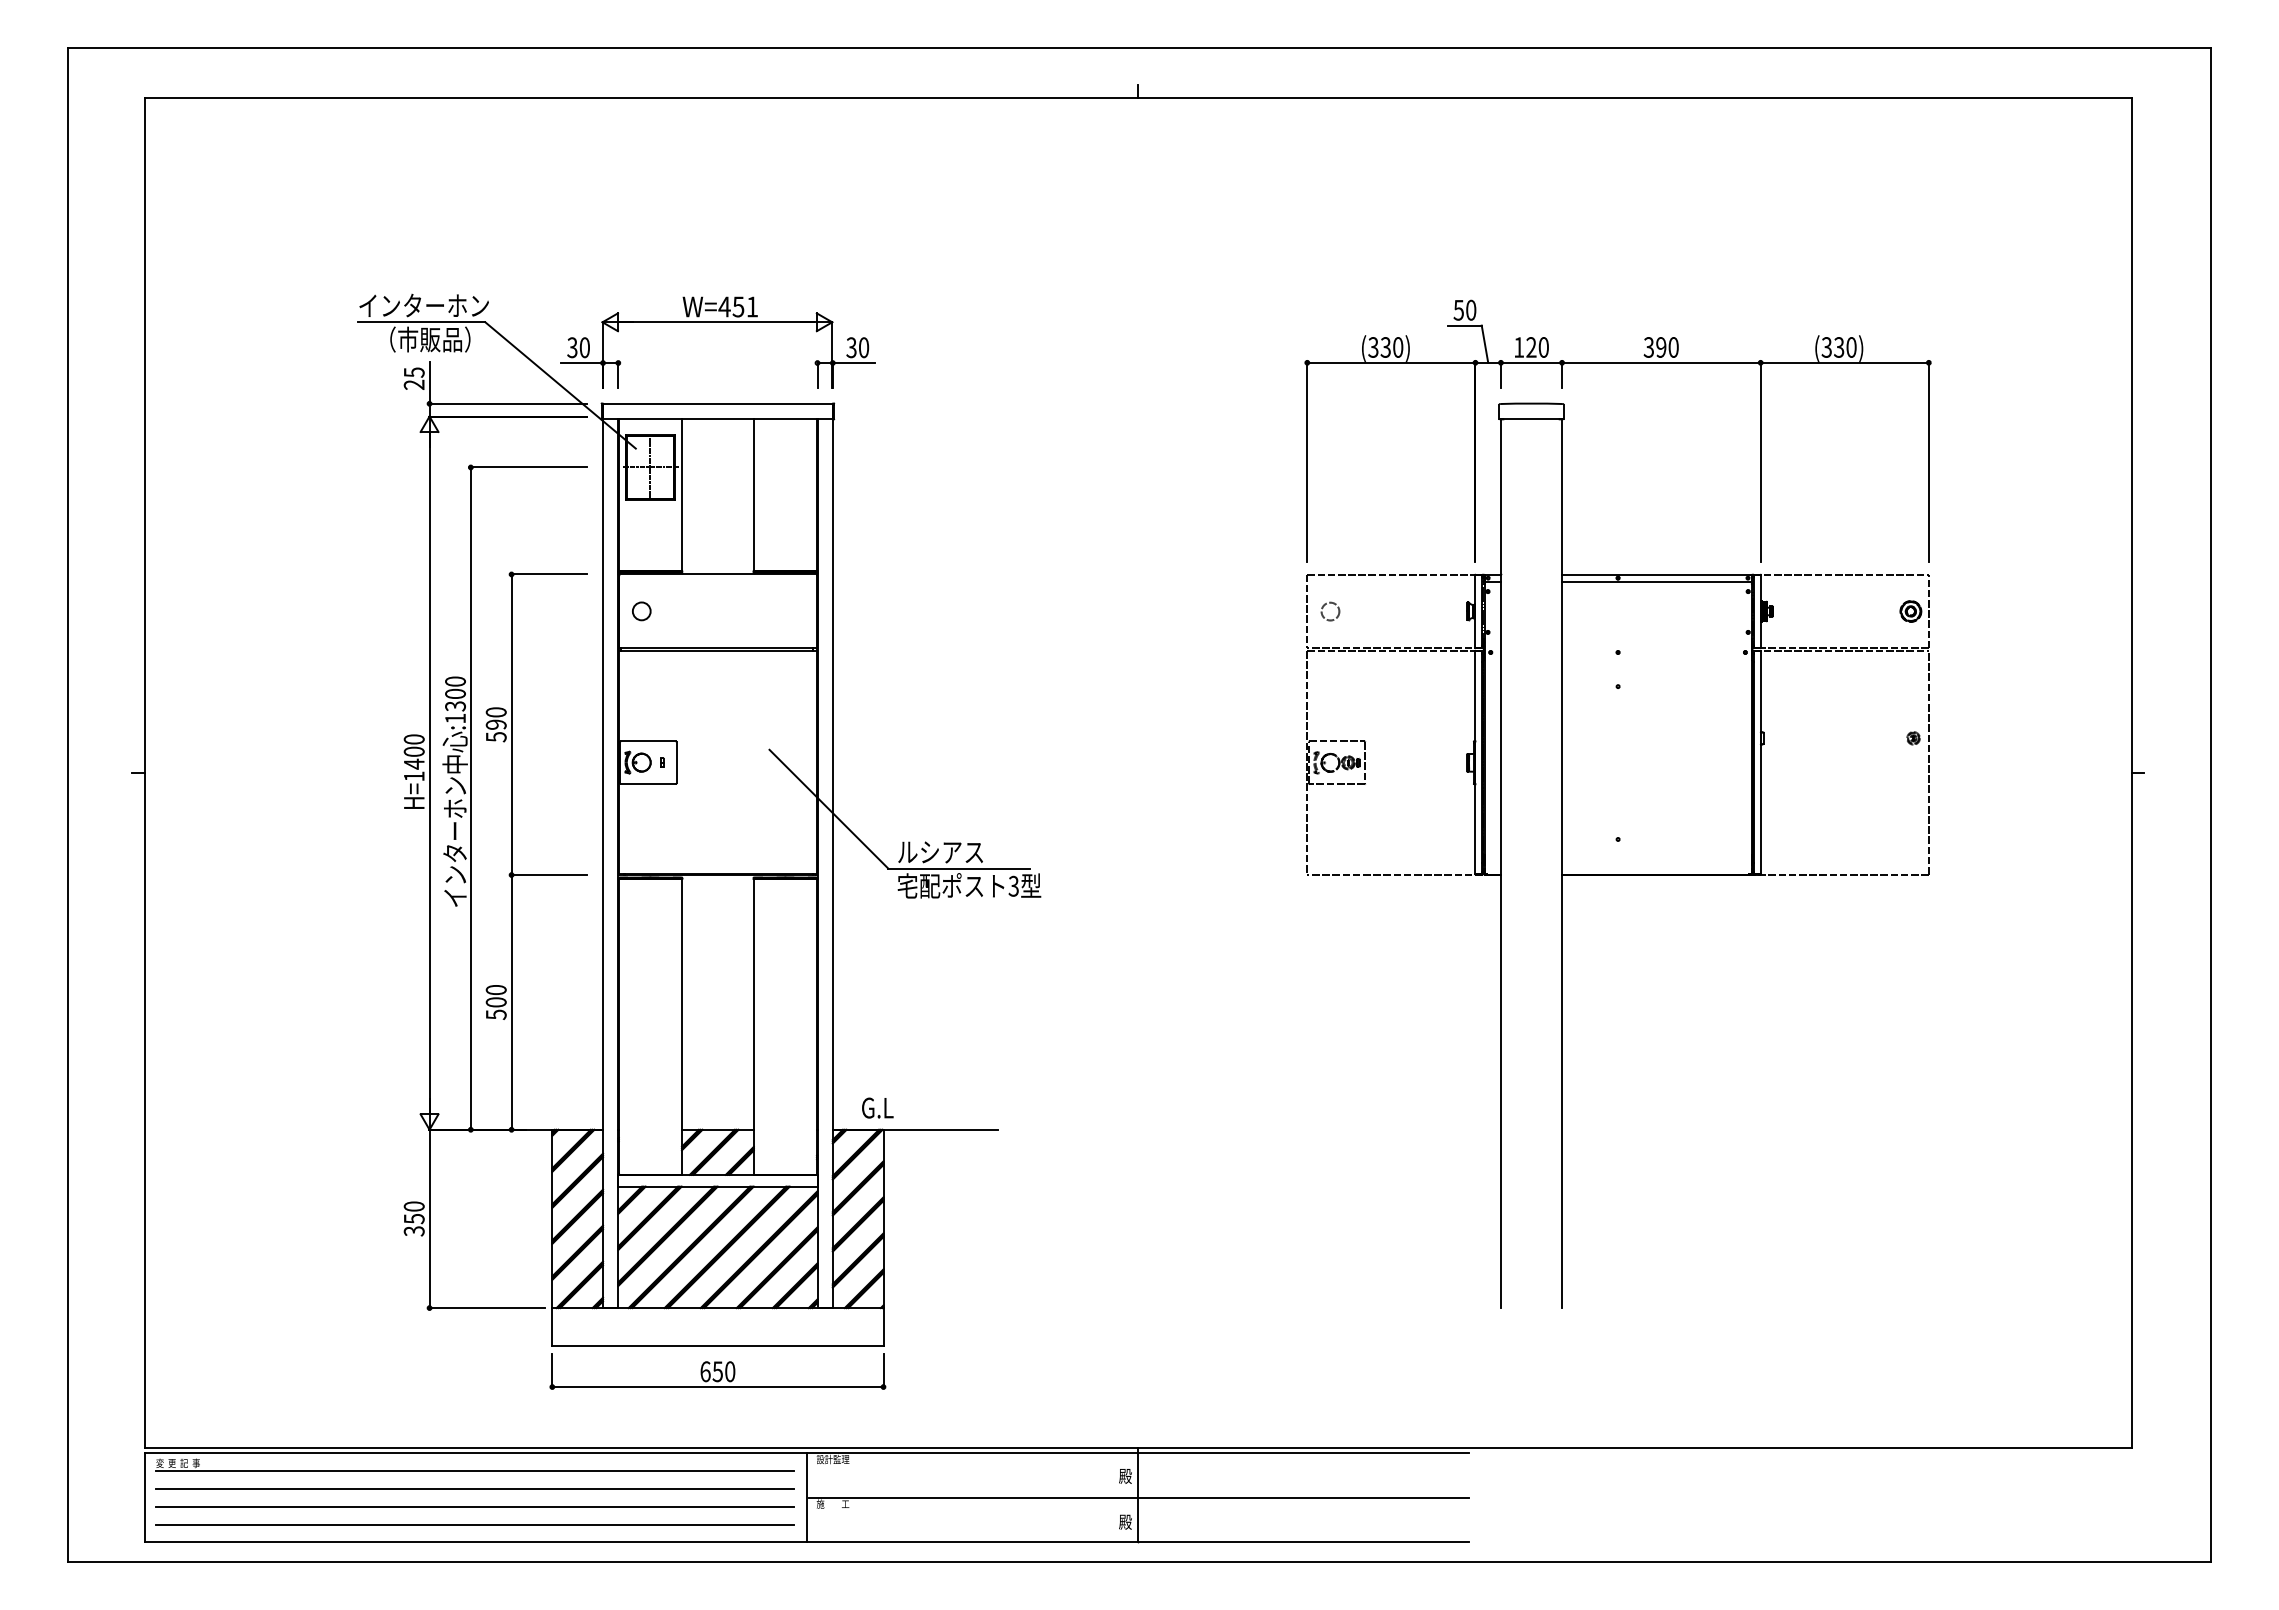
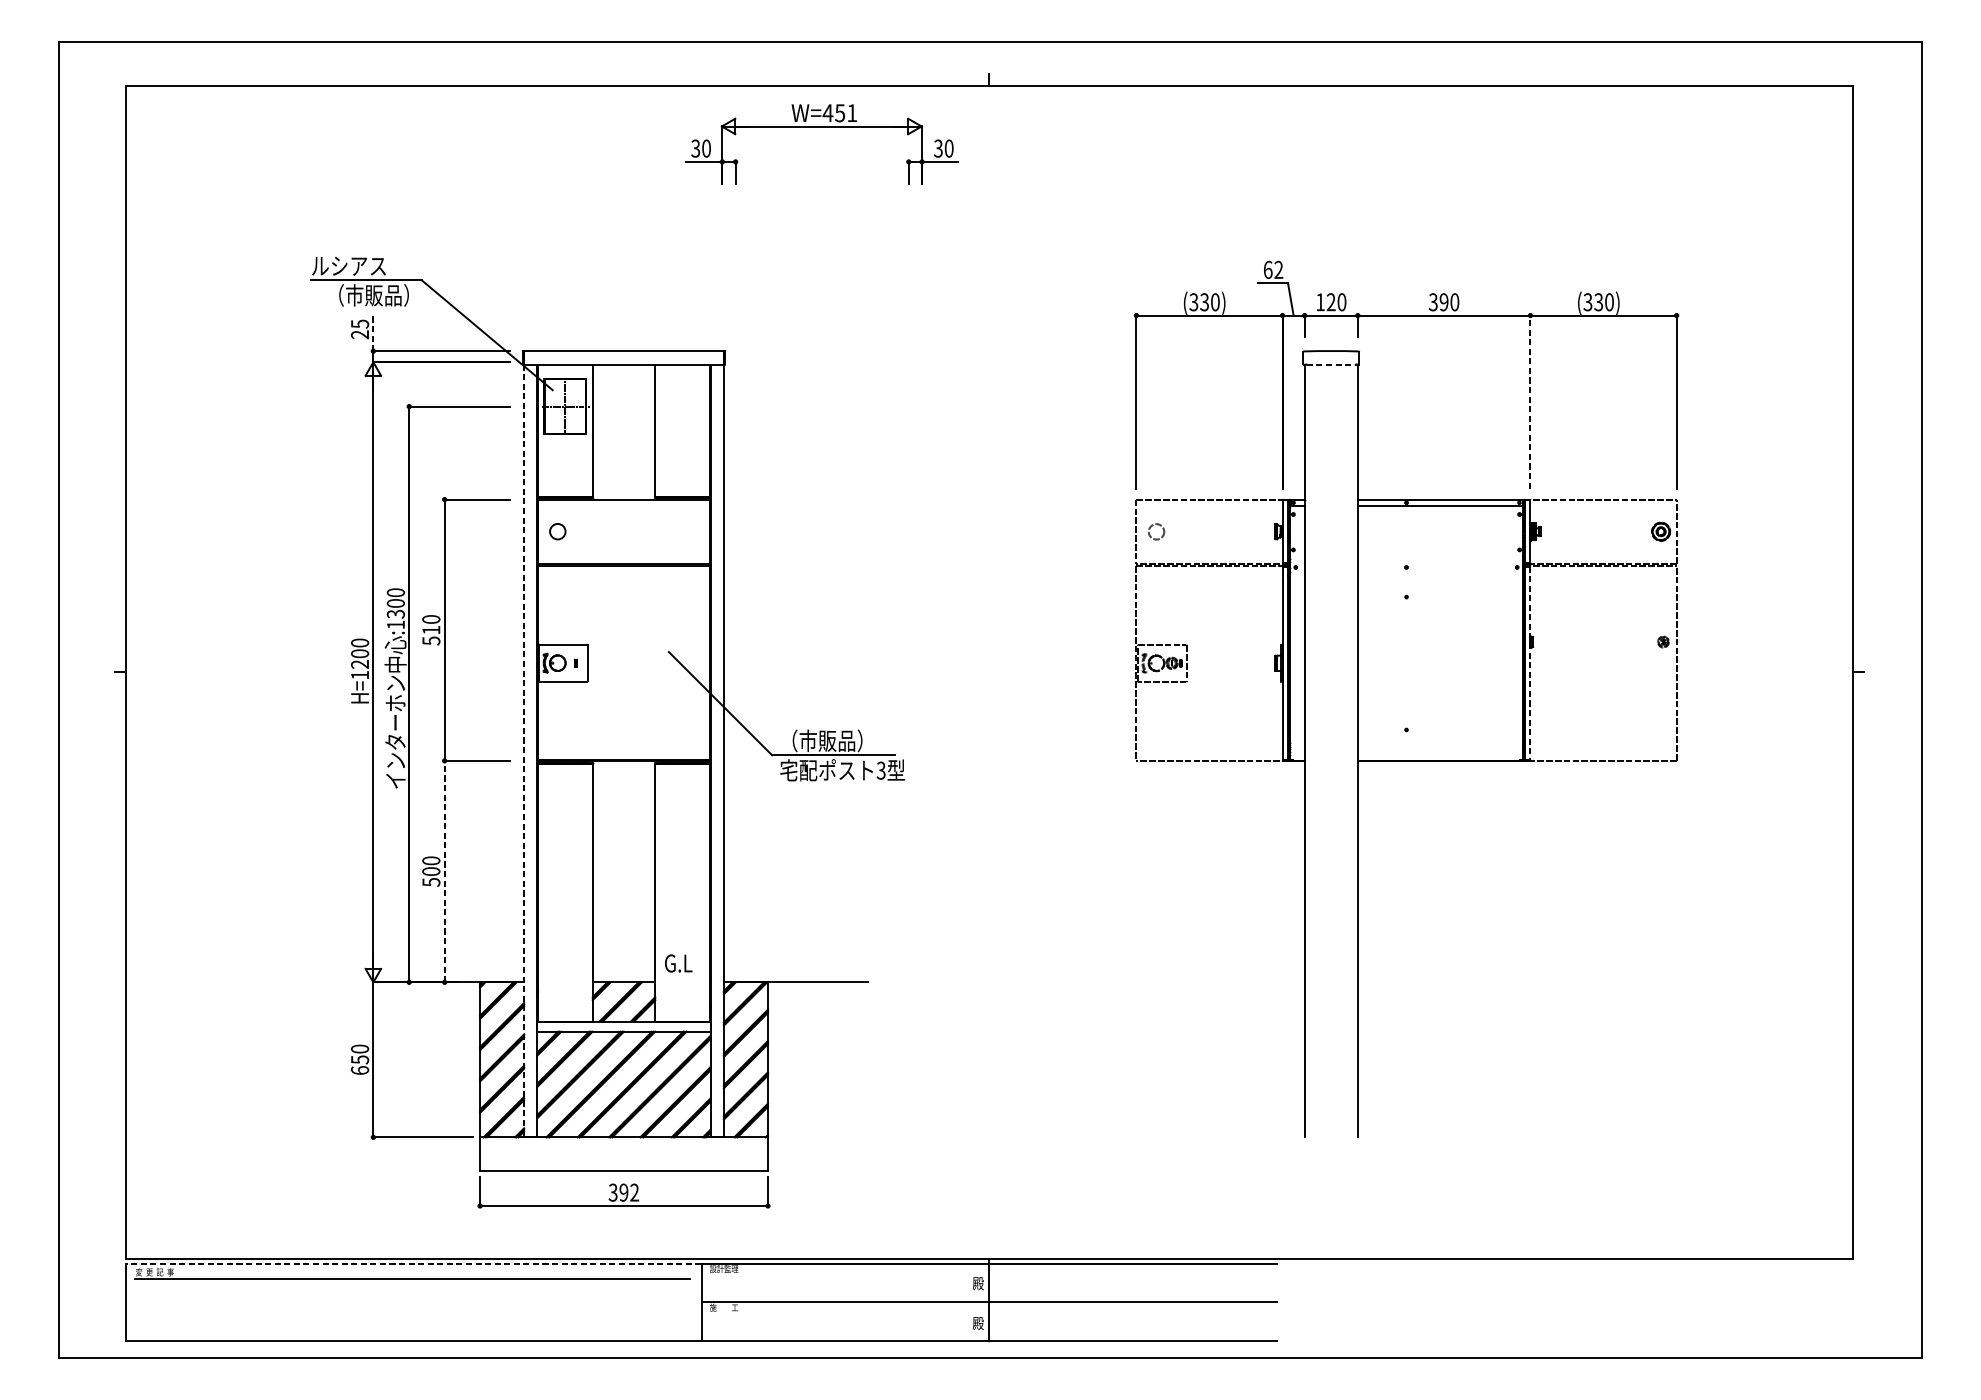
text: (423, 305) -> (368, 265), インターホン -> ルシアス
text: (1464, 309) -> (1273, 269), 50 -> 62
part: (717, 322) -> (821, 126), moved
line: (429, 382) -> (373, 332), solid -> dashed
line: (1532, 419) -> (1332, 364), solid -> dashed
line: (1760, 462) -> (1530, 402), solid -> dashed
text: (495, 724) -> (430, 630), 590 -> 510
text: (413, 763) -> (359, 663), H=1400 -> H=1200
line: (1760, 763) -> (1530, 663), solid -> dashed
text: (945, 851) -> (821, 740), ルシアス -> （市販品）
line: (603, 864) -> (524, 751), solid -> dashed
line: (511, 1001) -> (444, 870), solid -> dashed
text: (877, 1107) -> (678, 962), moved
text: (413, 1231) -> (359, 1070), 350 -> 650
text: (717, 1371) -> (623, 1192), 650 -> 392
line: (475, 1453) -> (413, 1263), solid -> dashed
line: (474, 1488) -> (412, 1294), removed
line: (474, 1506) -> (412, 1309), removed
line: (474, 1524) -> (412, 1325), removed

